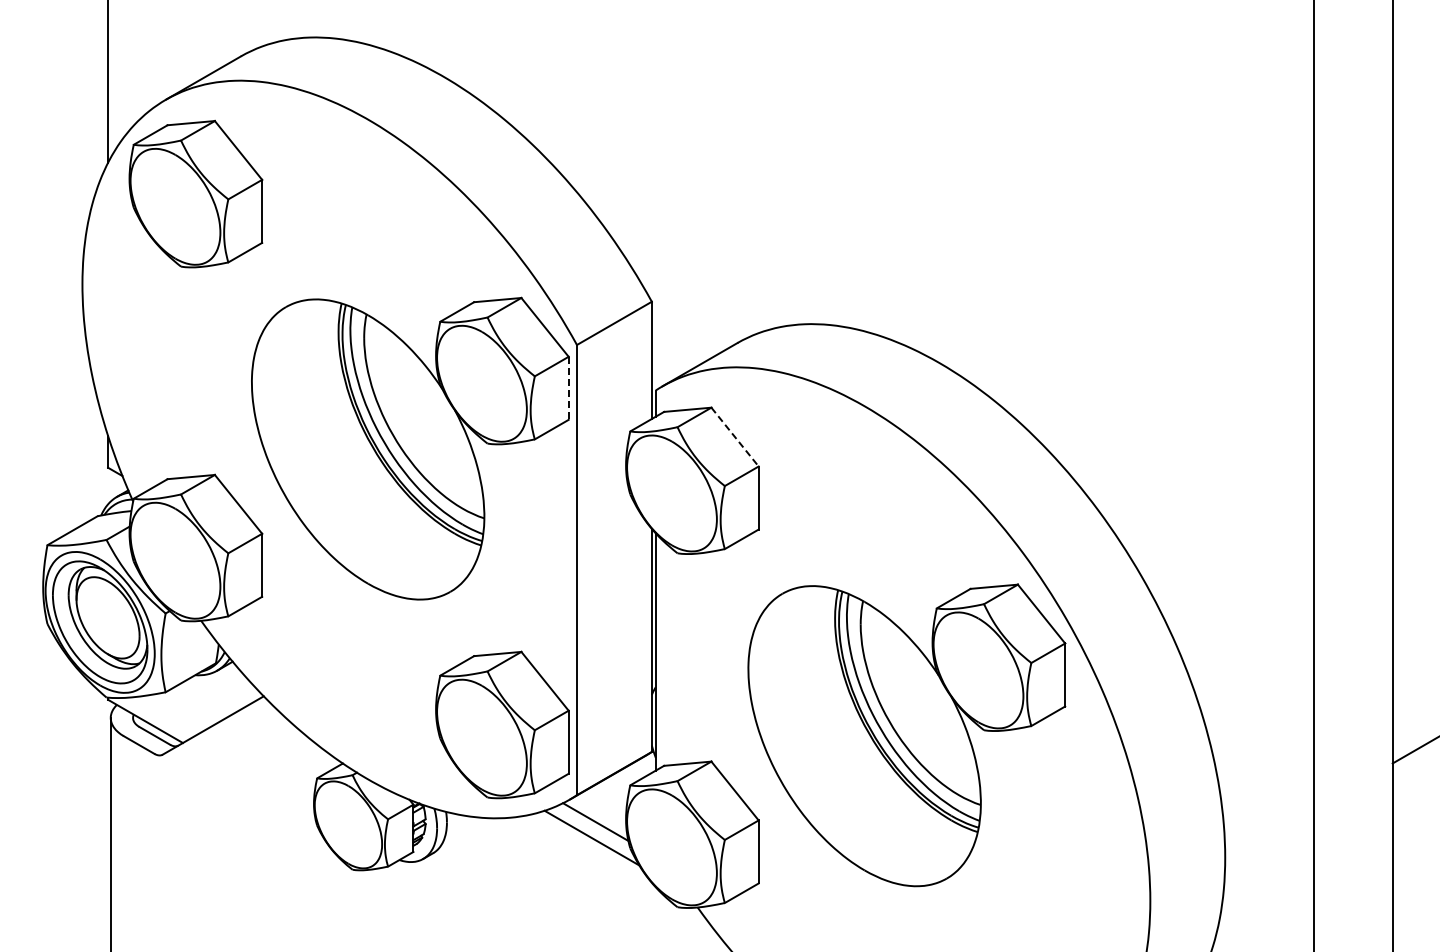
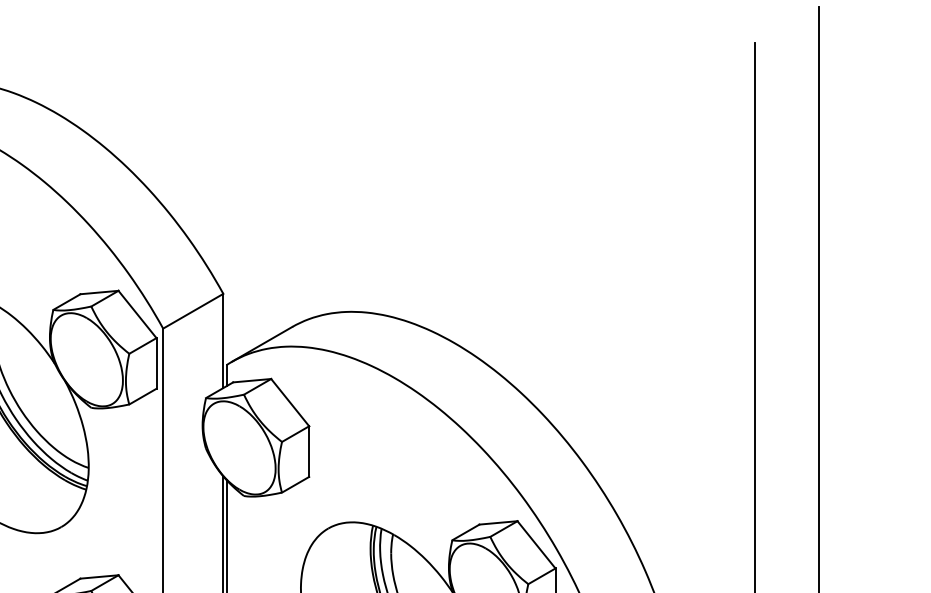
line: (568, 388) -> (156, 363), dashed -> solid
line: (735, 437) -> (290, 402), dashed -> solid

